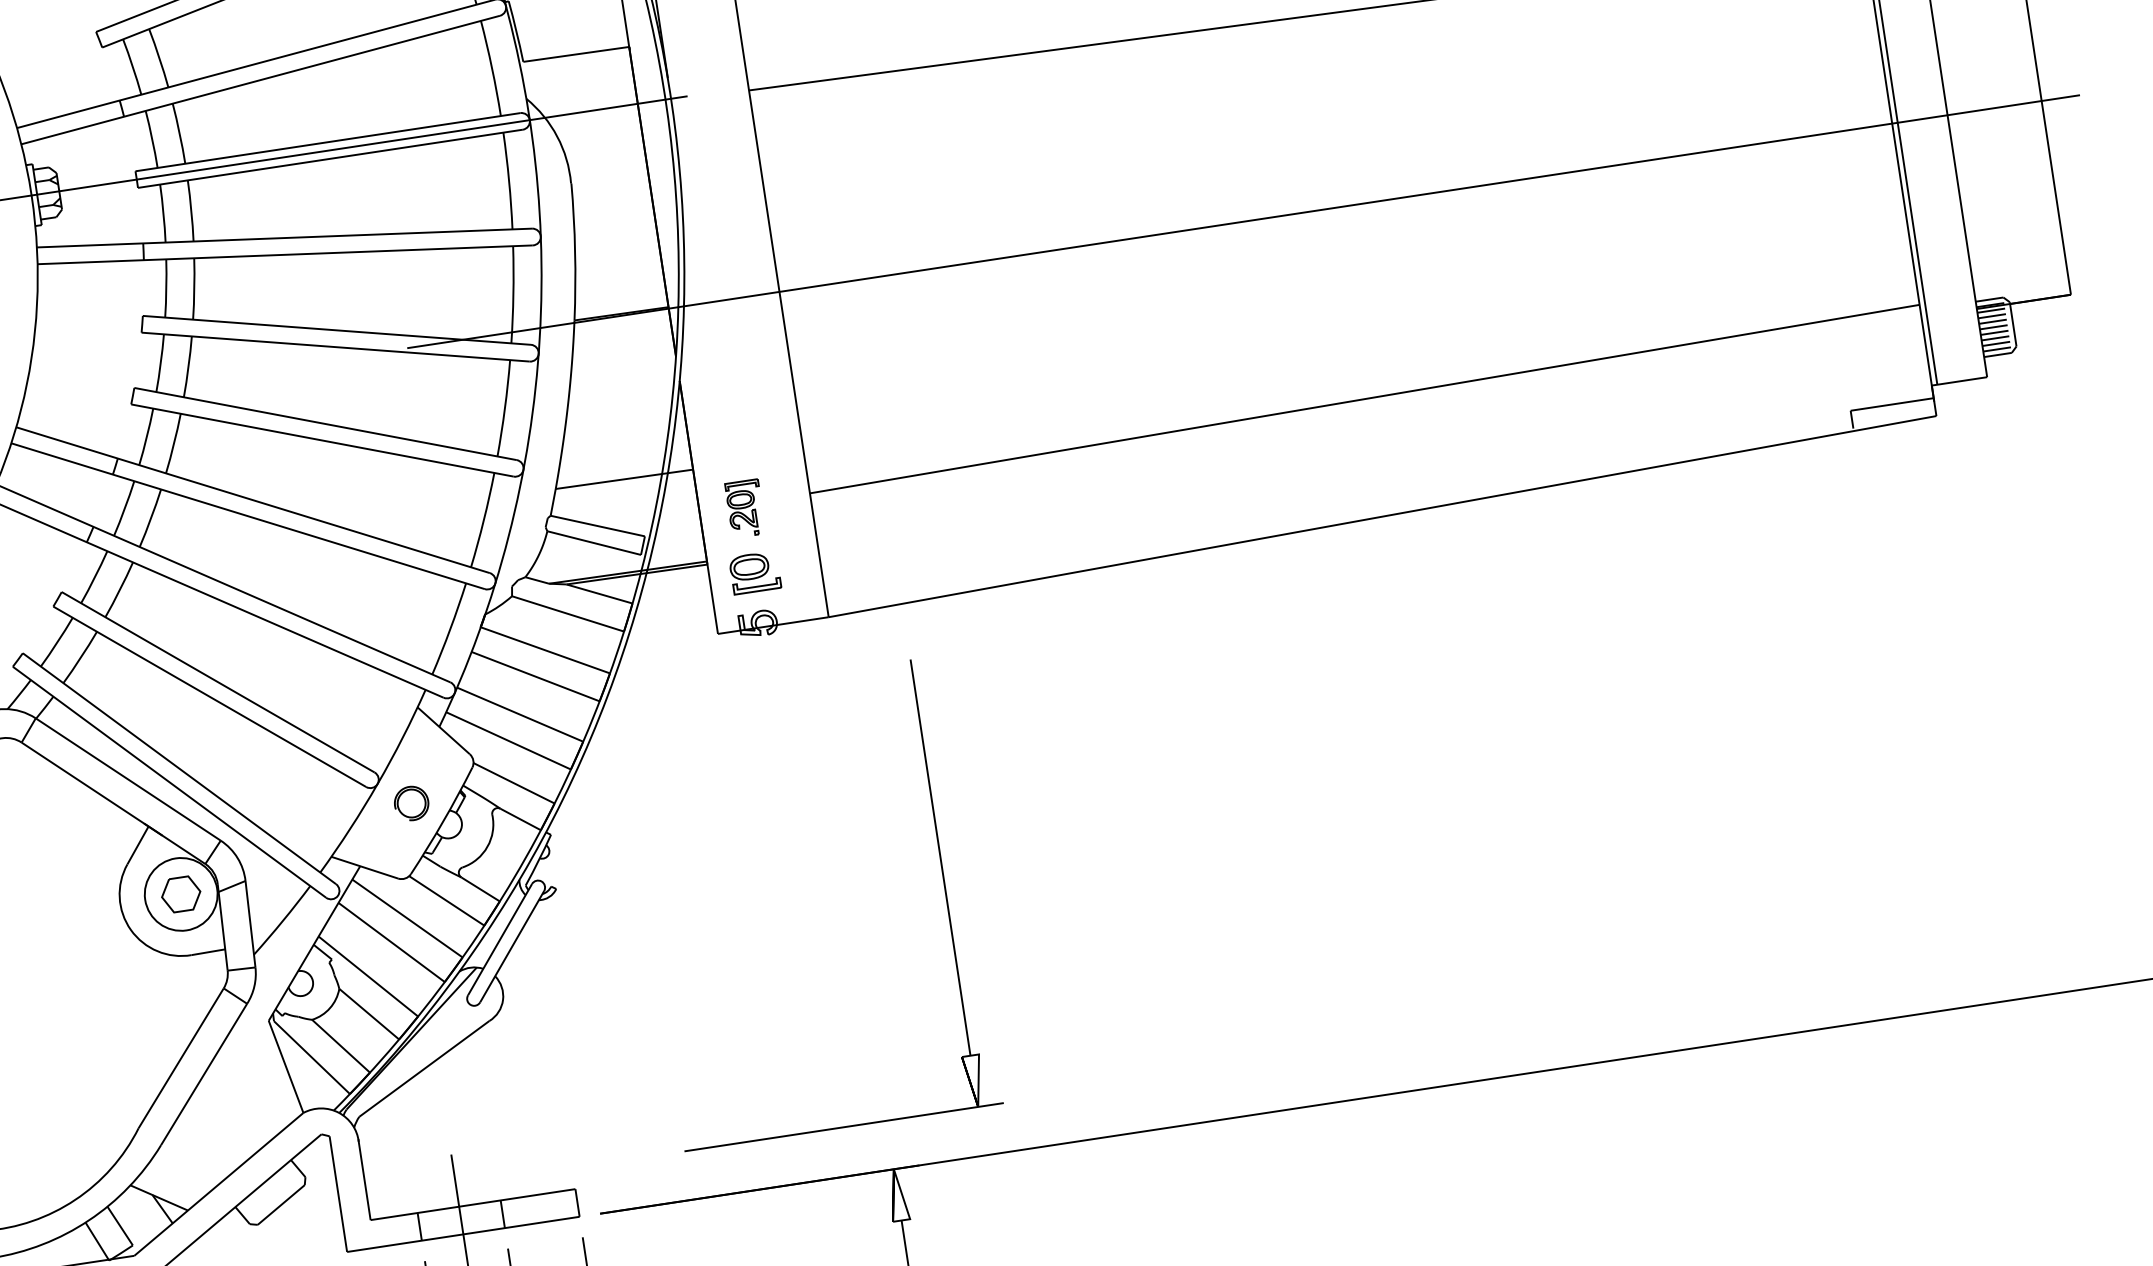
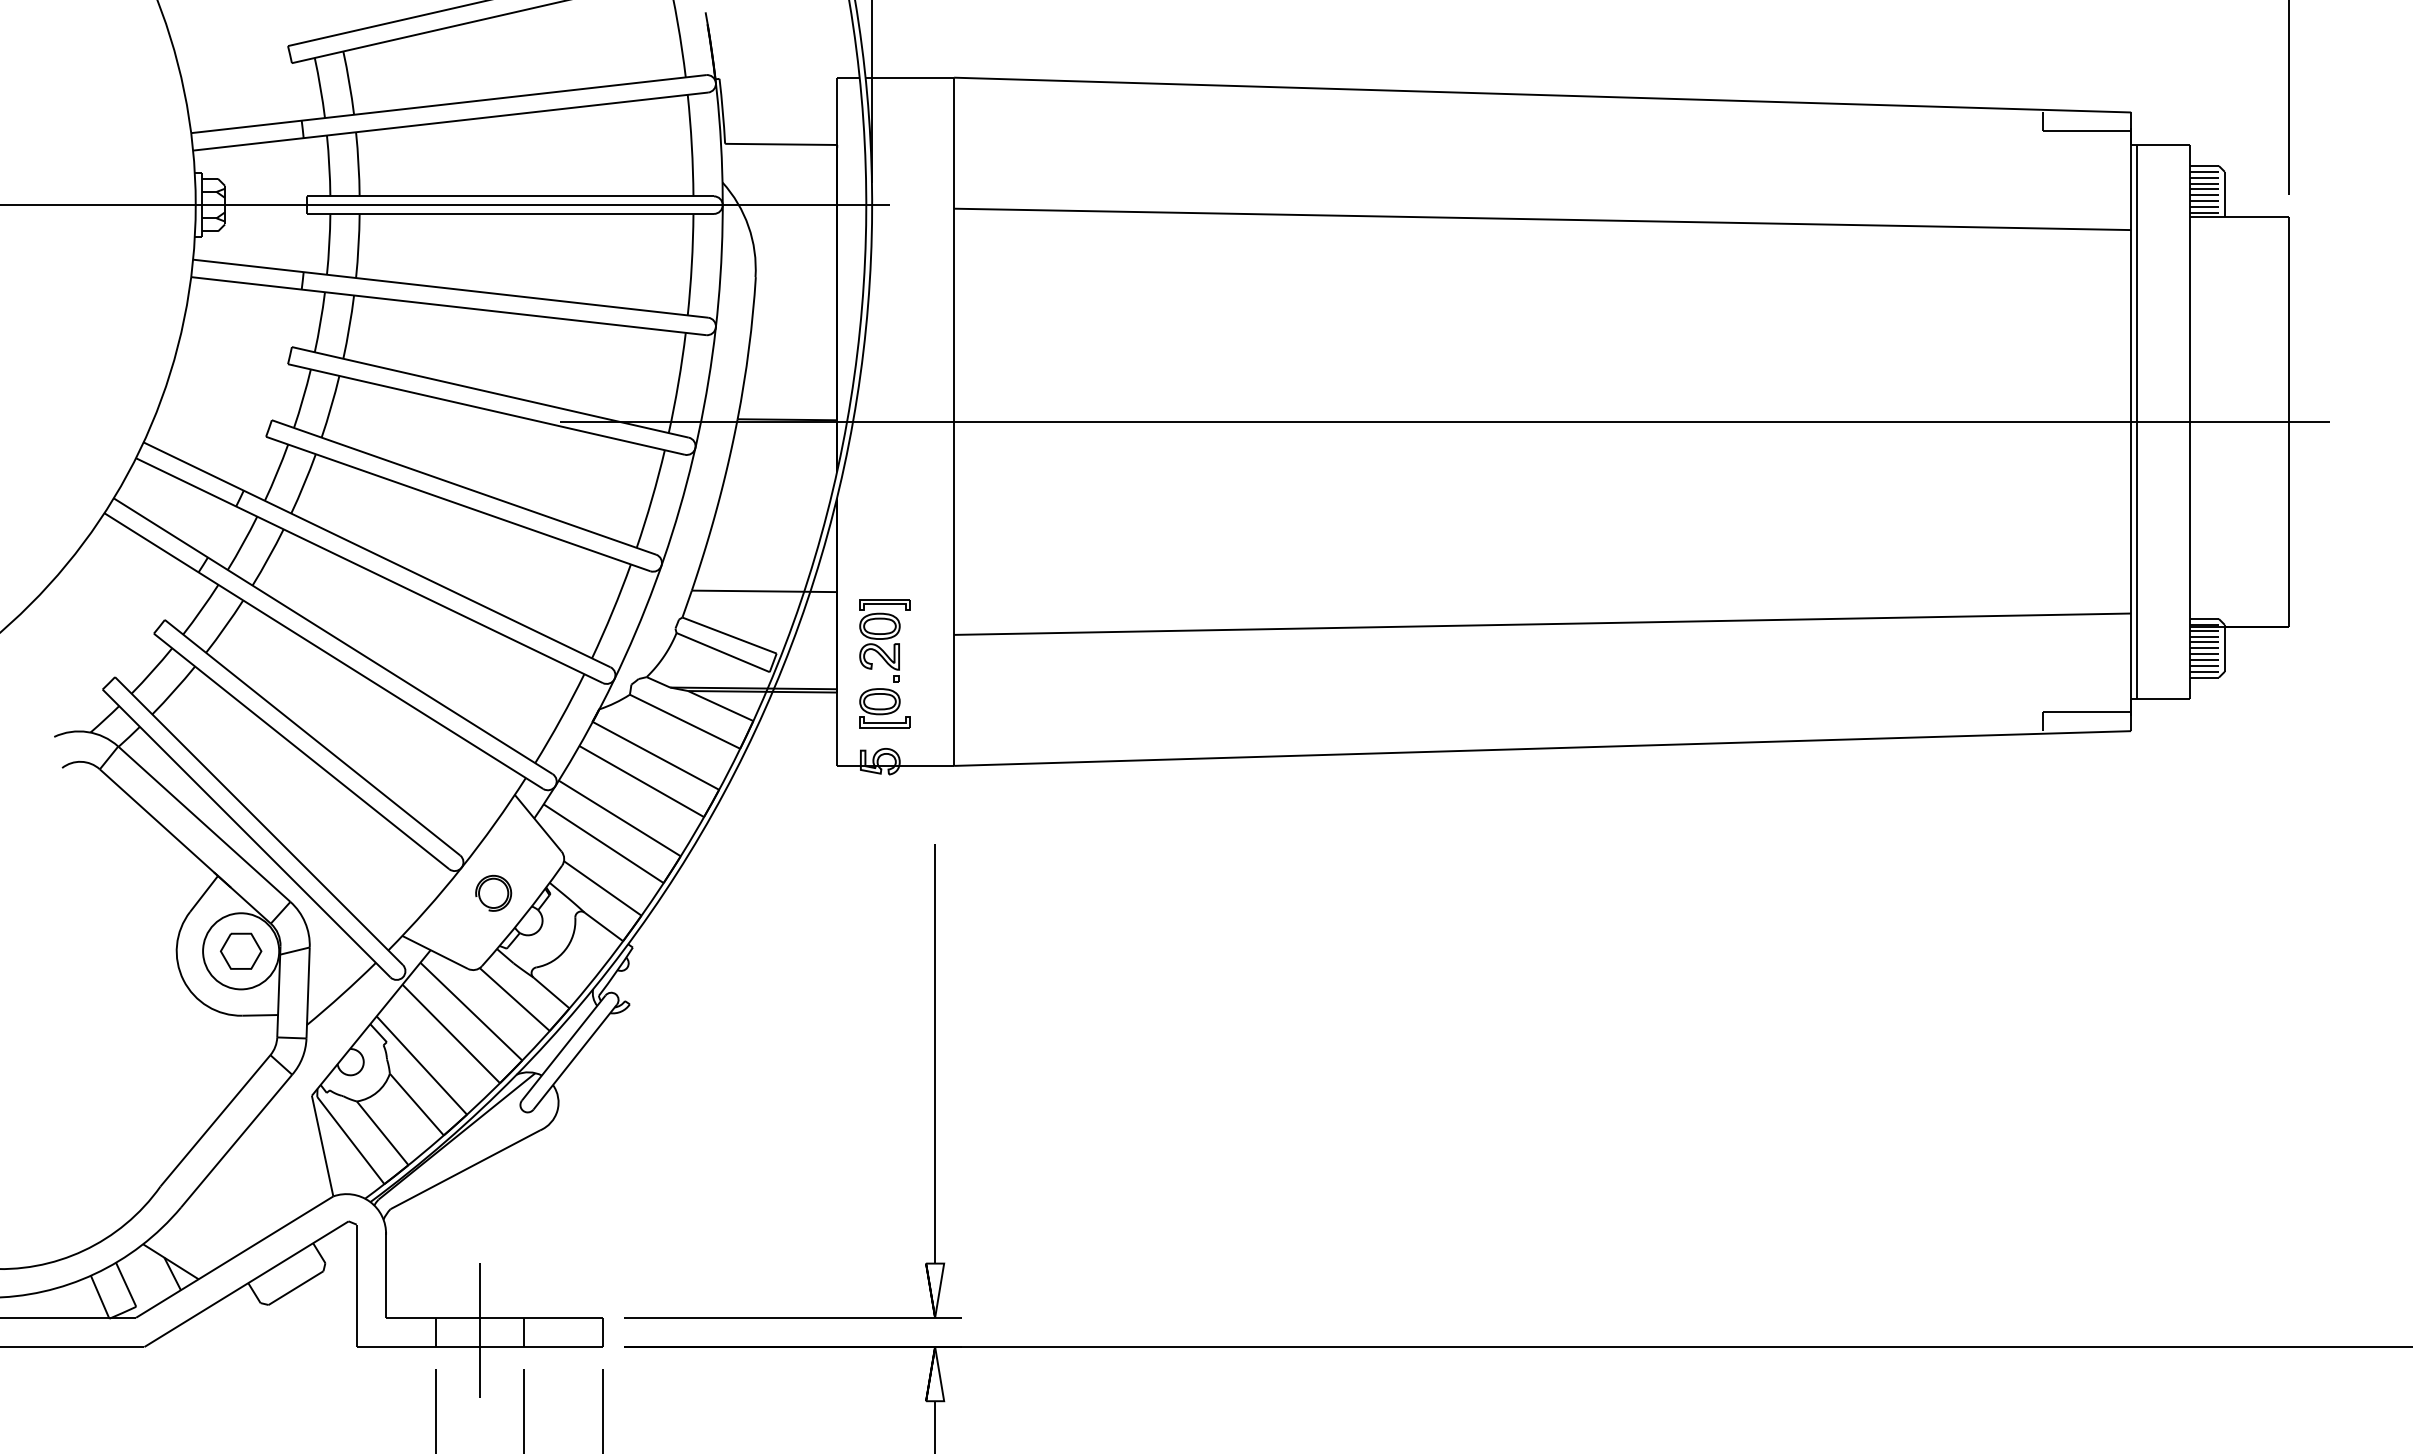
part: (744, 508) -> (884, 640), size x1.43
part: (943, 883) -> (934, 1081), moved

